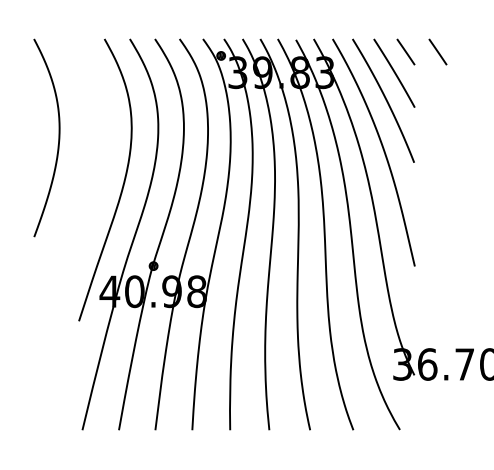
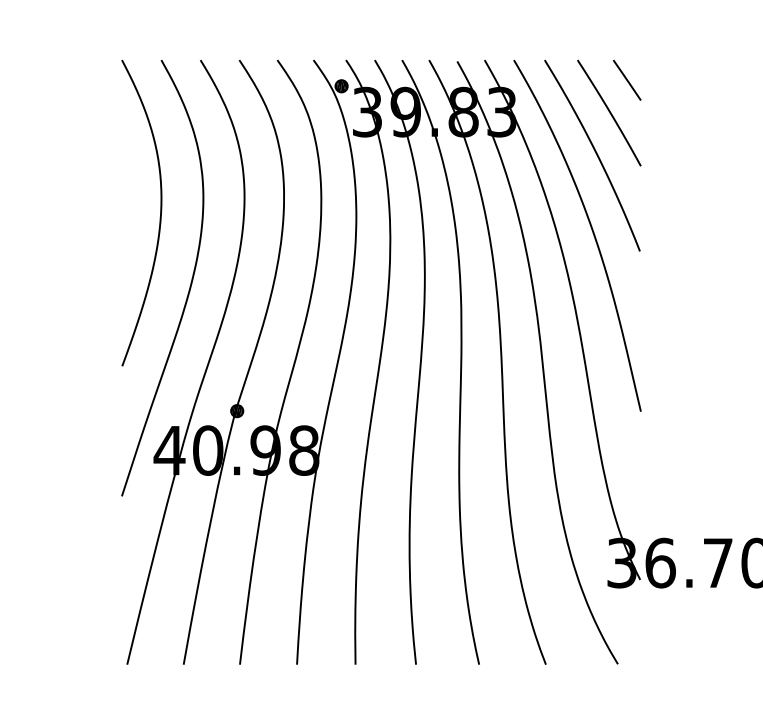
line: (437, 51) -> (675, 79), removed
curve: (58, 137) -> (159, 212), moved

